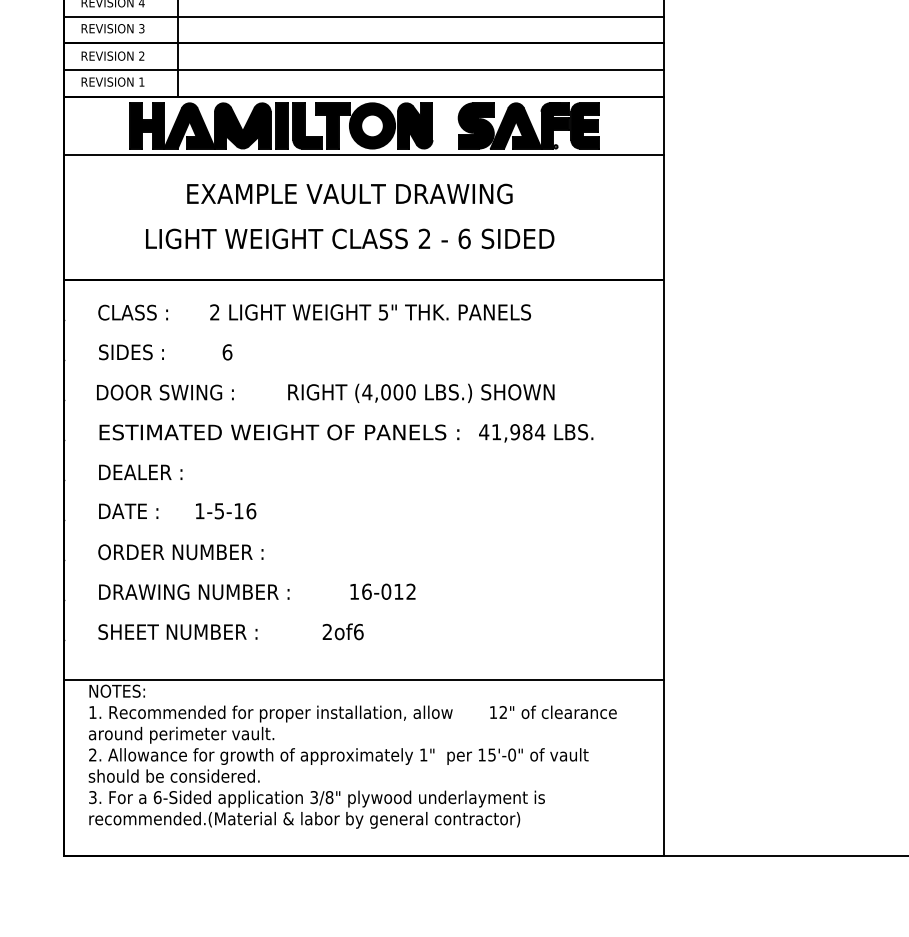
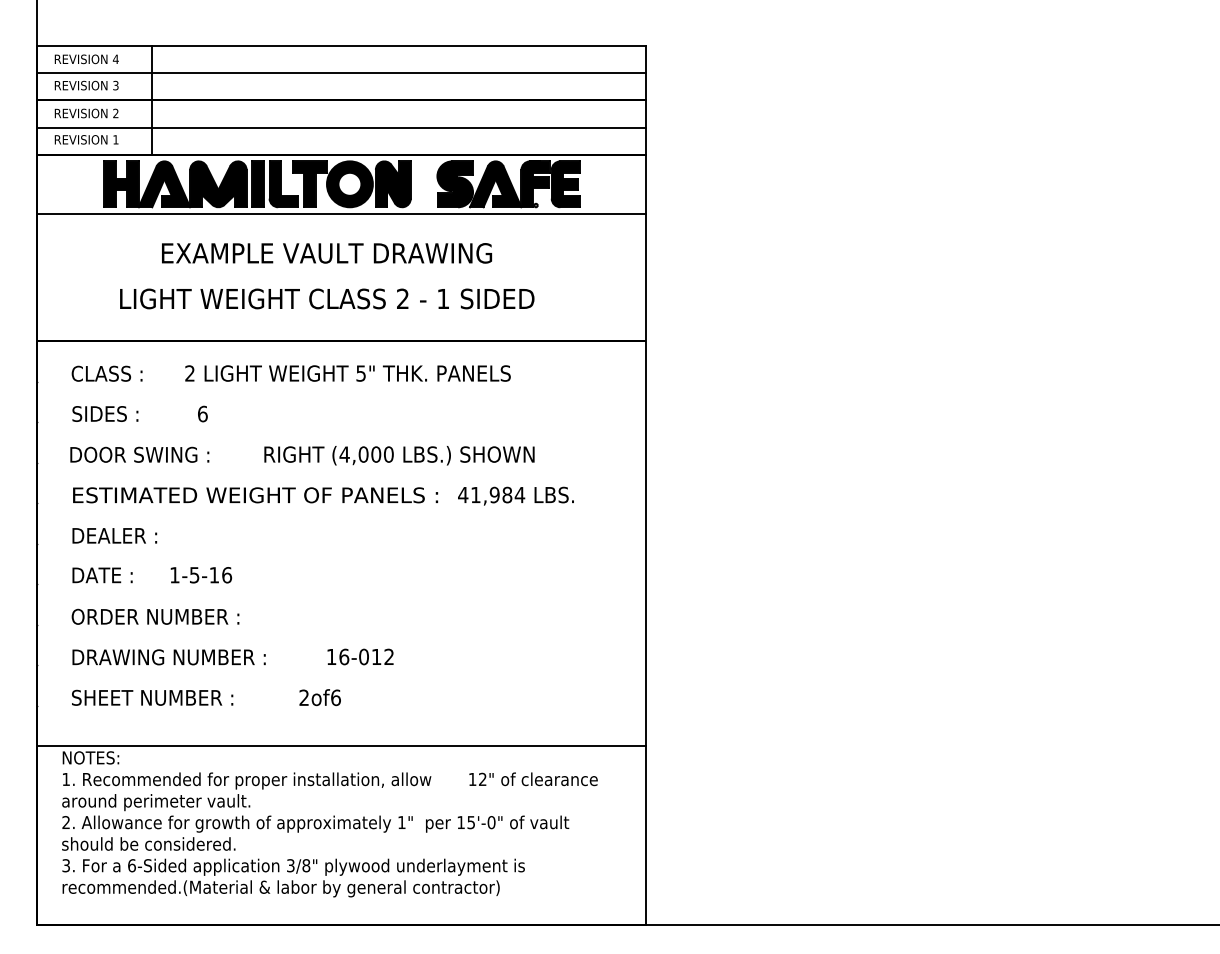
text: (464, 238) -> (443, 298), 6 -> 1

